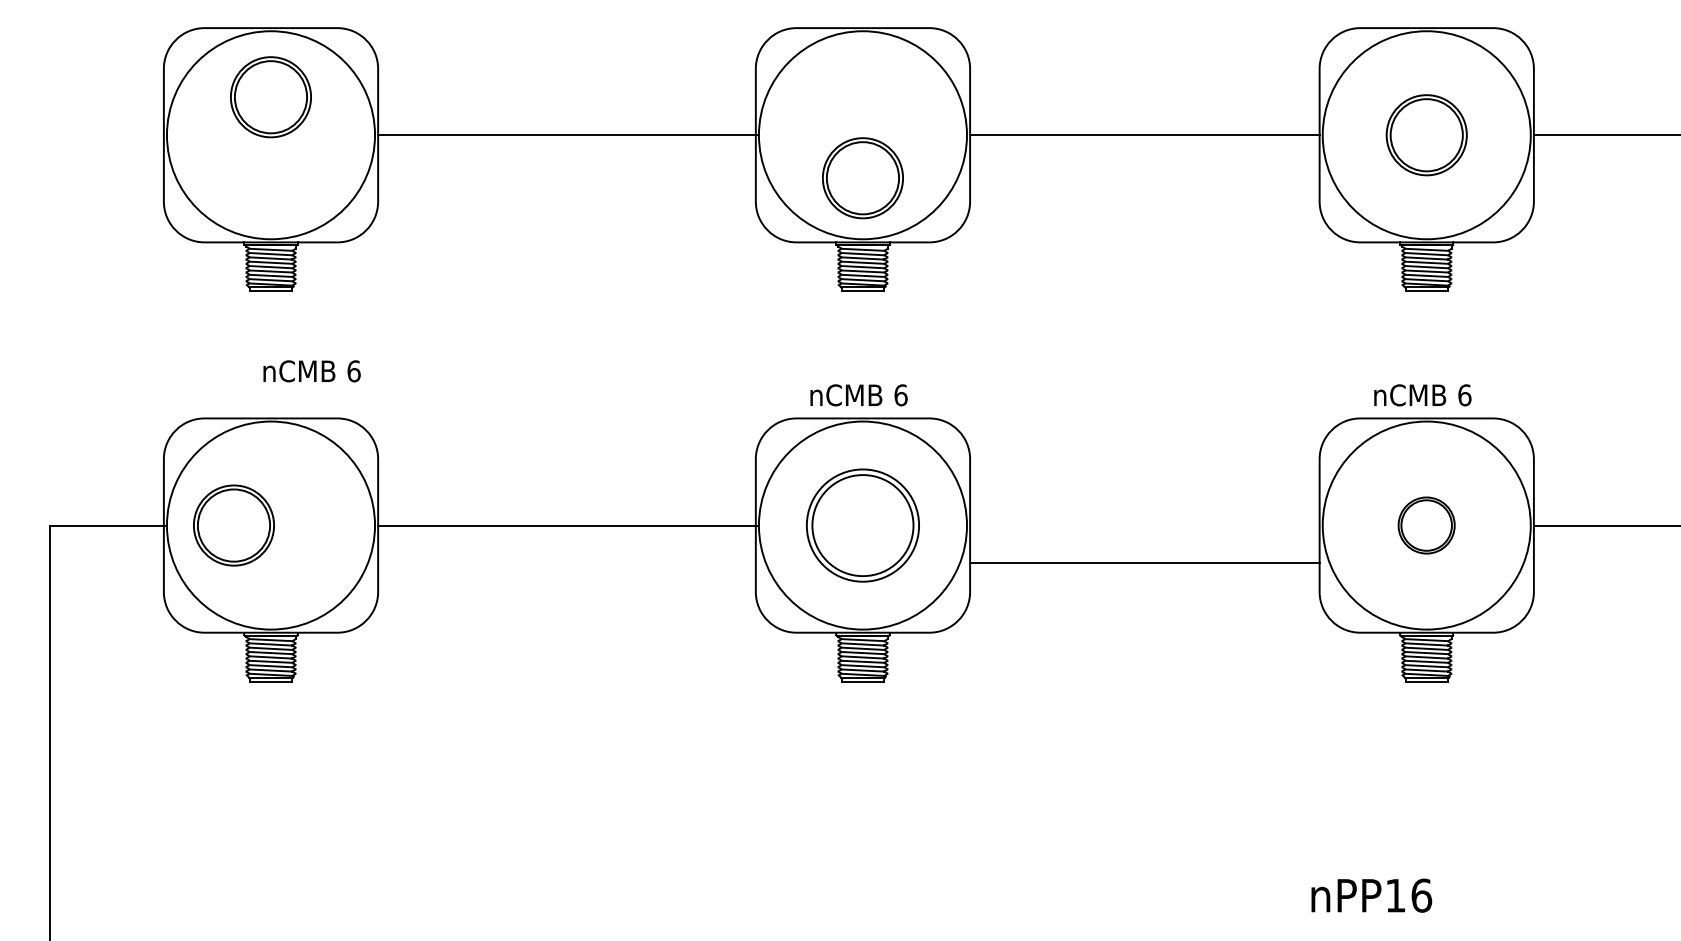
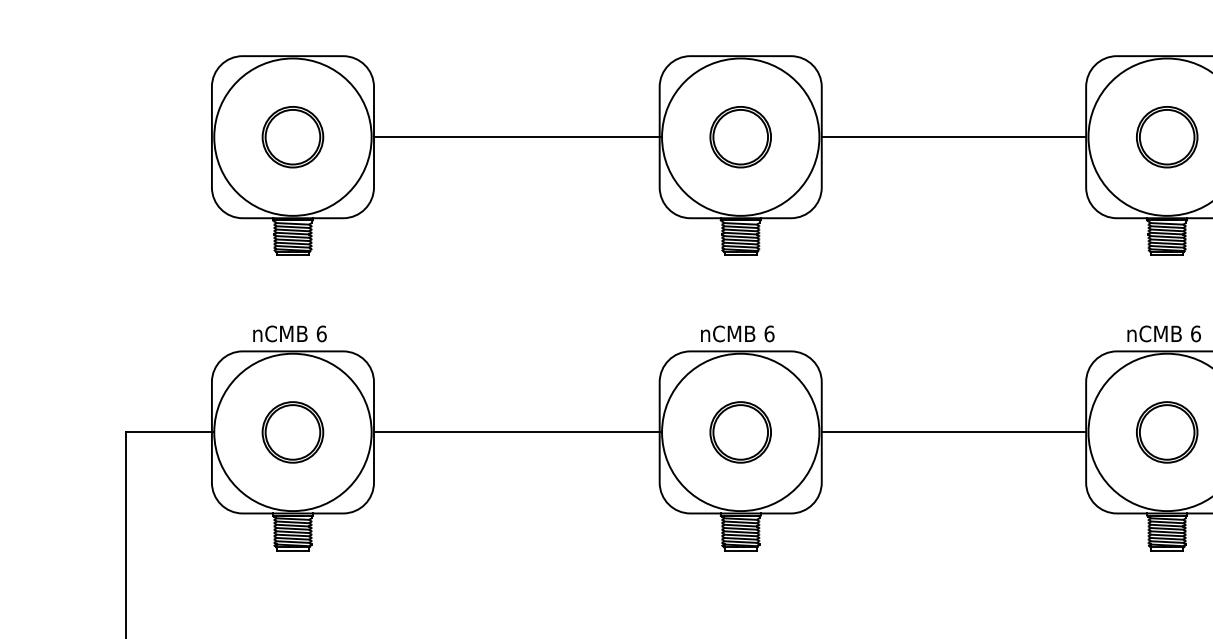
part: (270, 97) -> (292, 137), moved
part: (862, 178) -> (740, 137), moved
text: (311, 371) -> (289, 334), moved
part: (233, 525) -> (292, 432), moved
part: (862, 525) -> (740, 432), size x0.71
part: (1426, 525) -> (1166, 432), size x1.43
line: (1144, 562) -> (953, 432), moved

